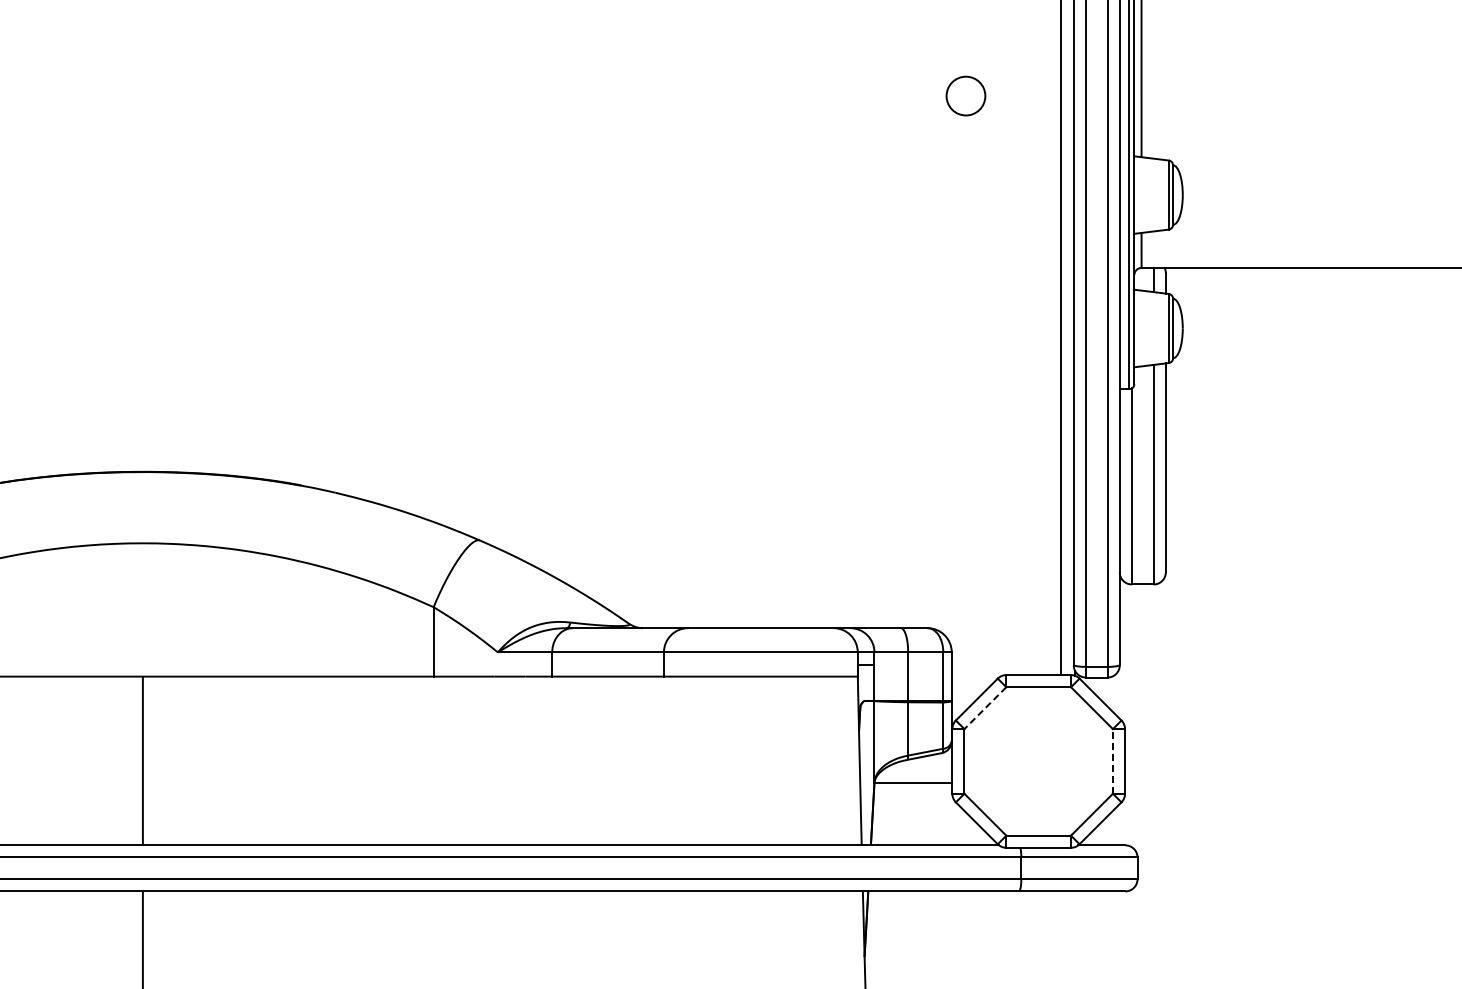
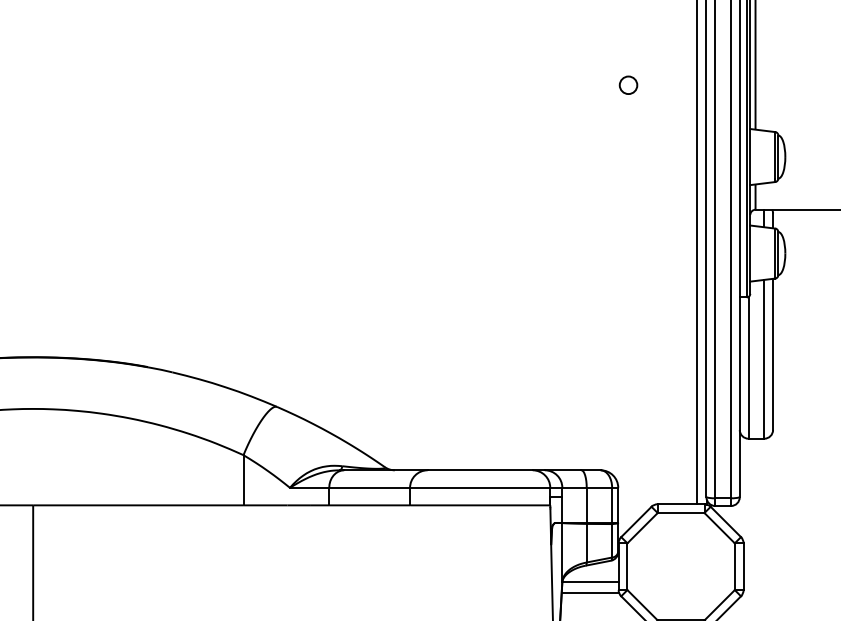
circle: (965, 95) -> (628, 85), size x0.62
line: (985, 708) -> (642, 528), dashed -> solid
line: (1112, 760) -> (734, 566), dashed -> solid
line: (913, 797) -> (590, 592), added

